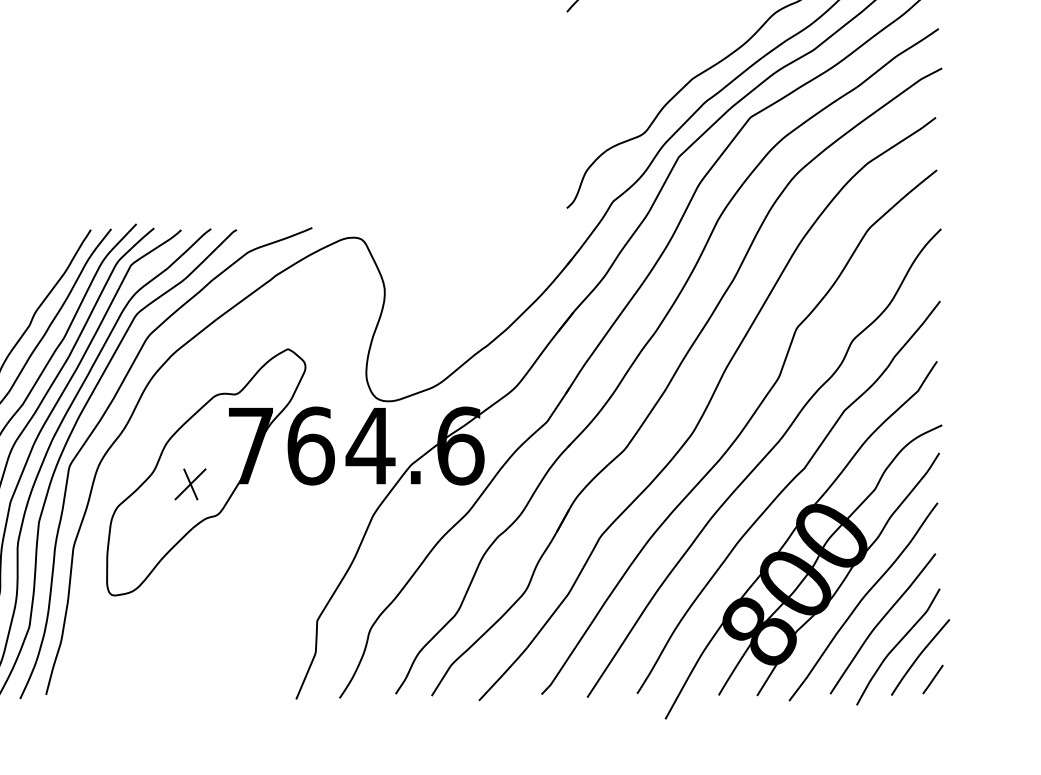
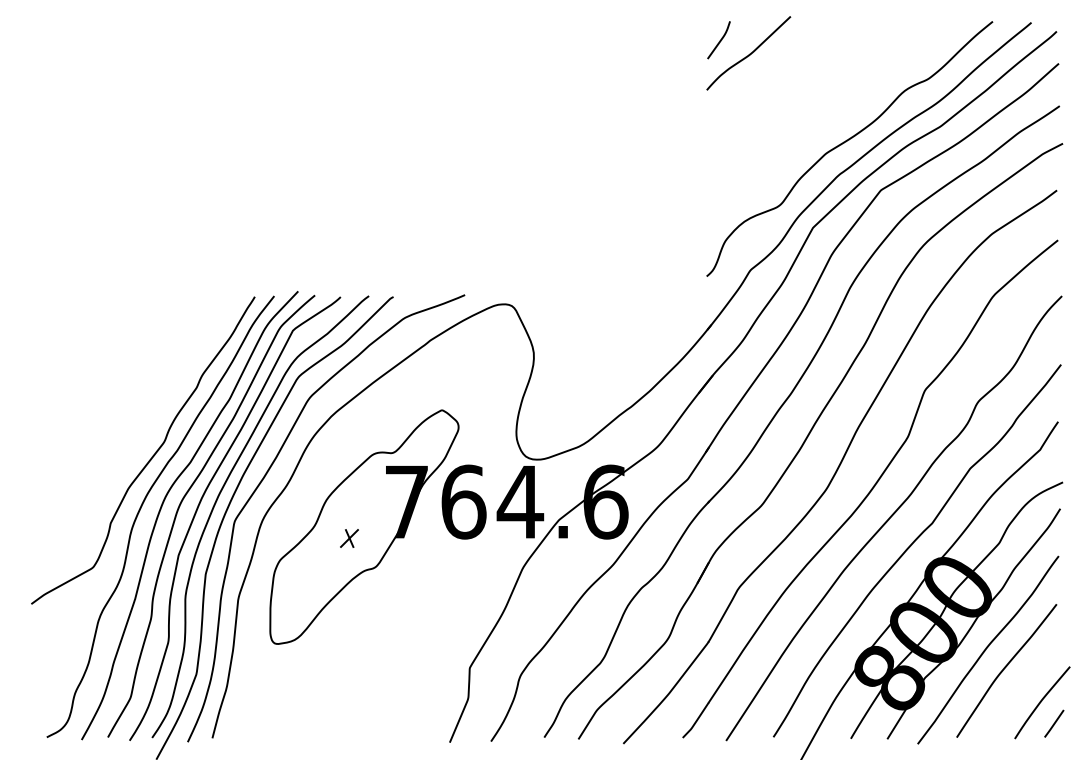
part: (190, 484) -> (349, 538), size x0.6
curve: (897, 645) -> (1020, 691), removed

